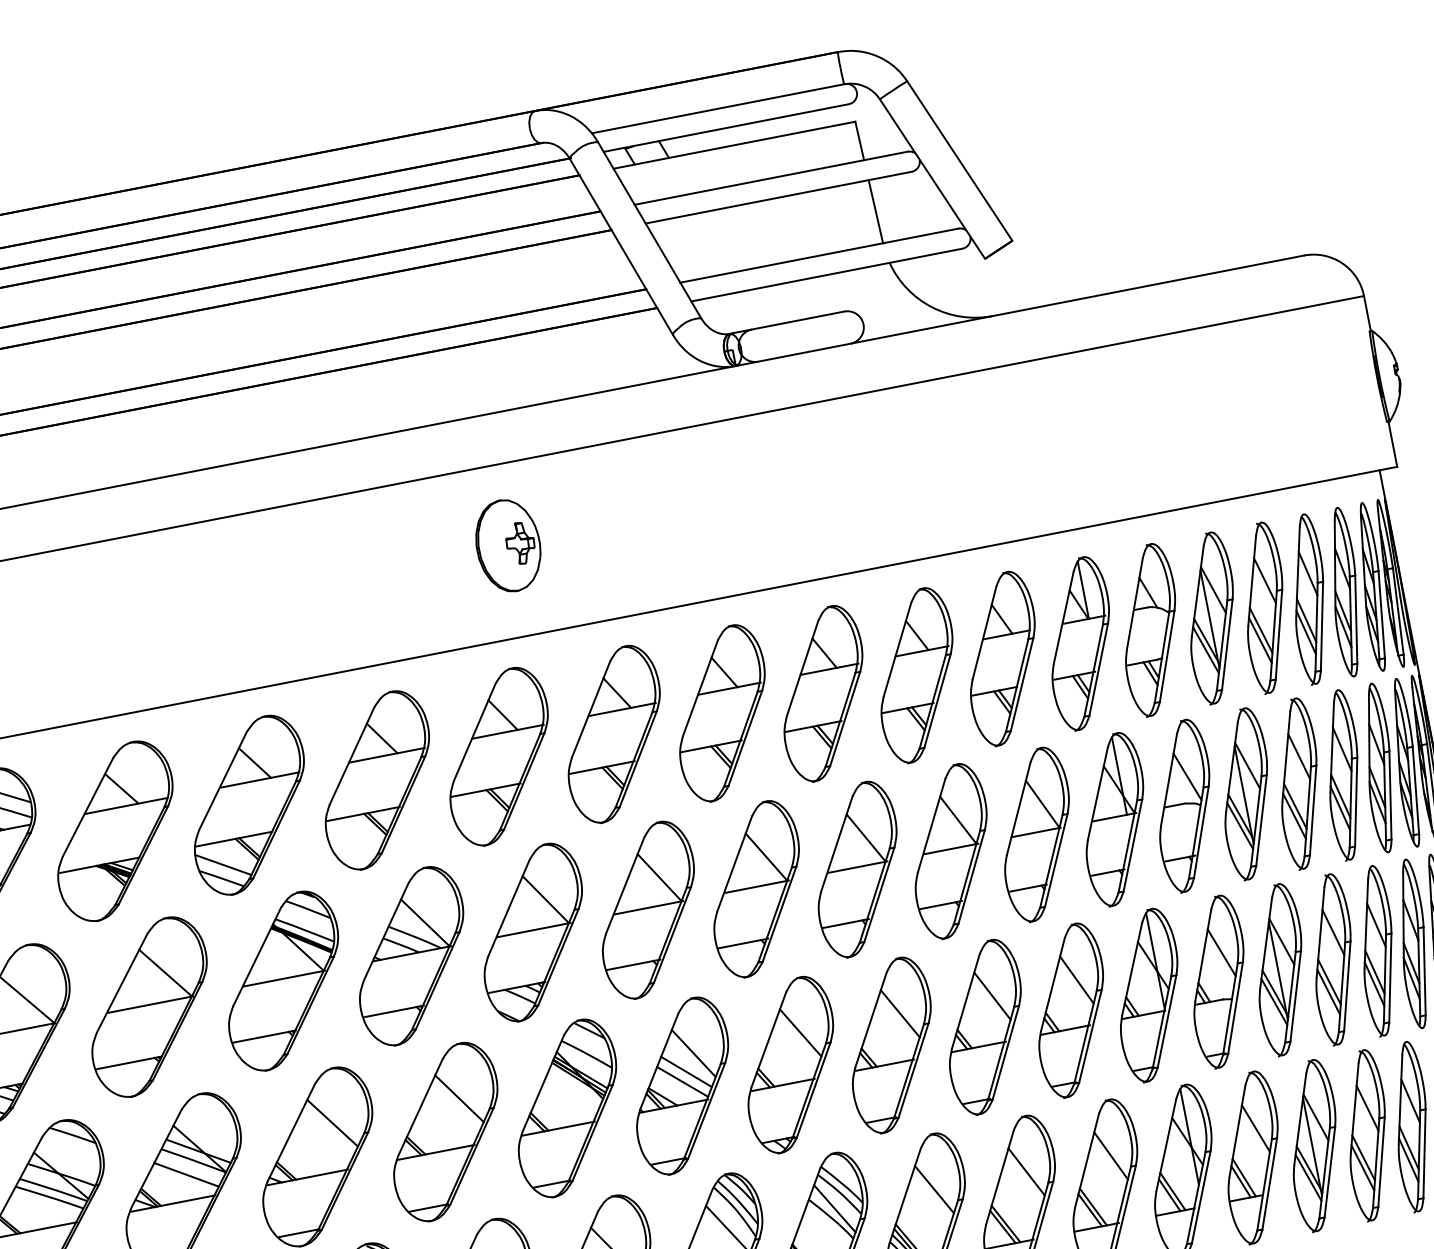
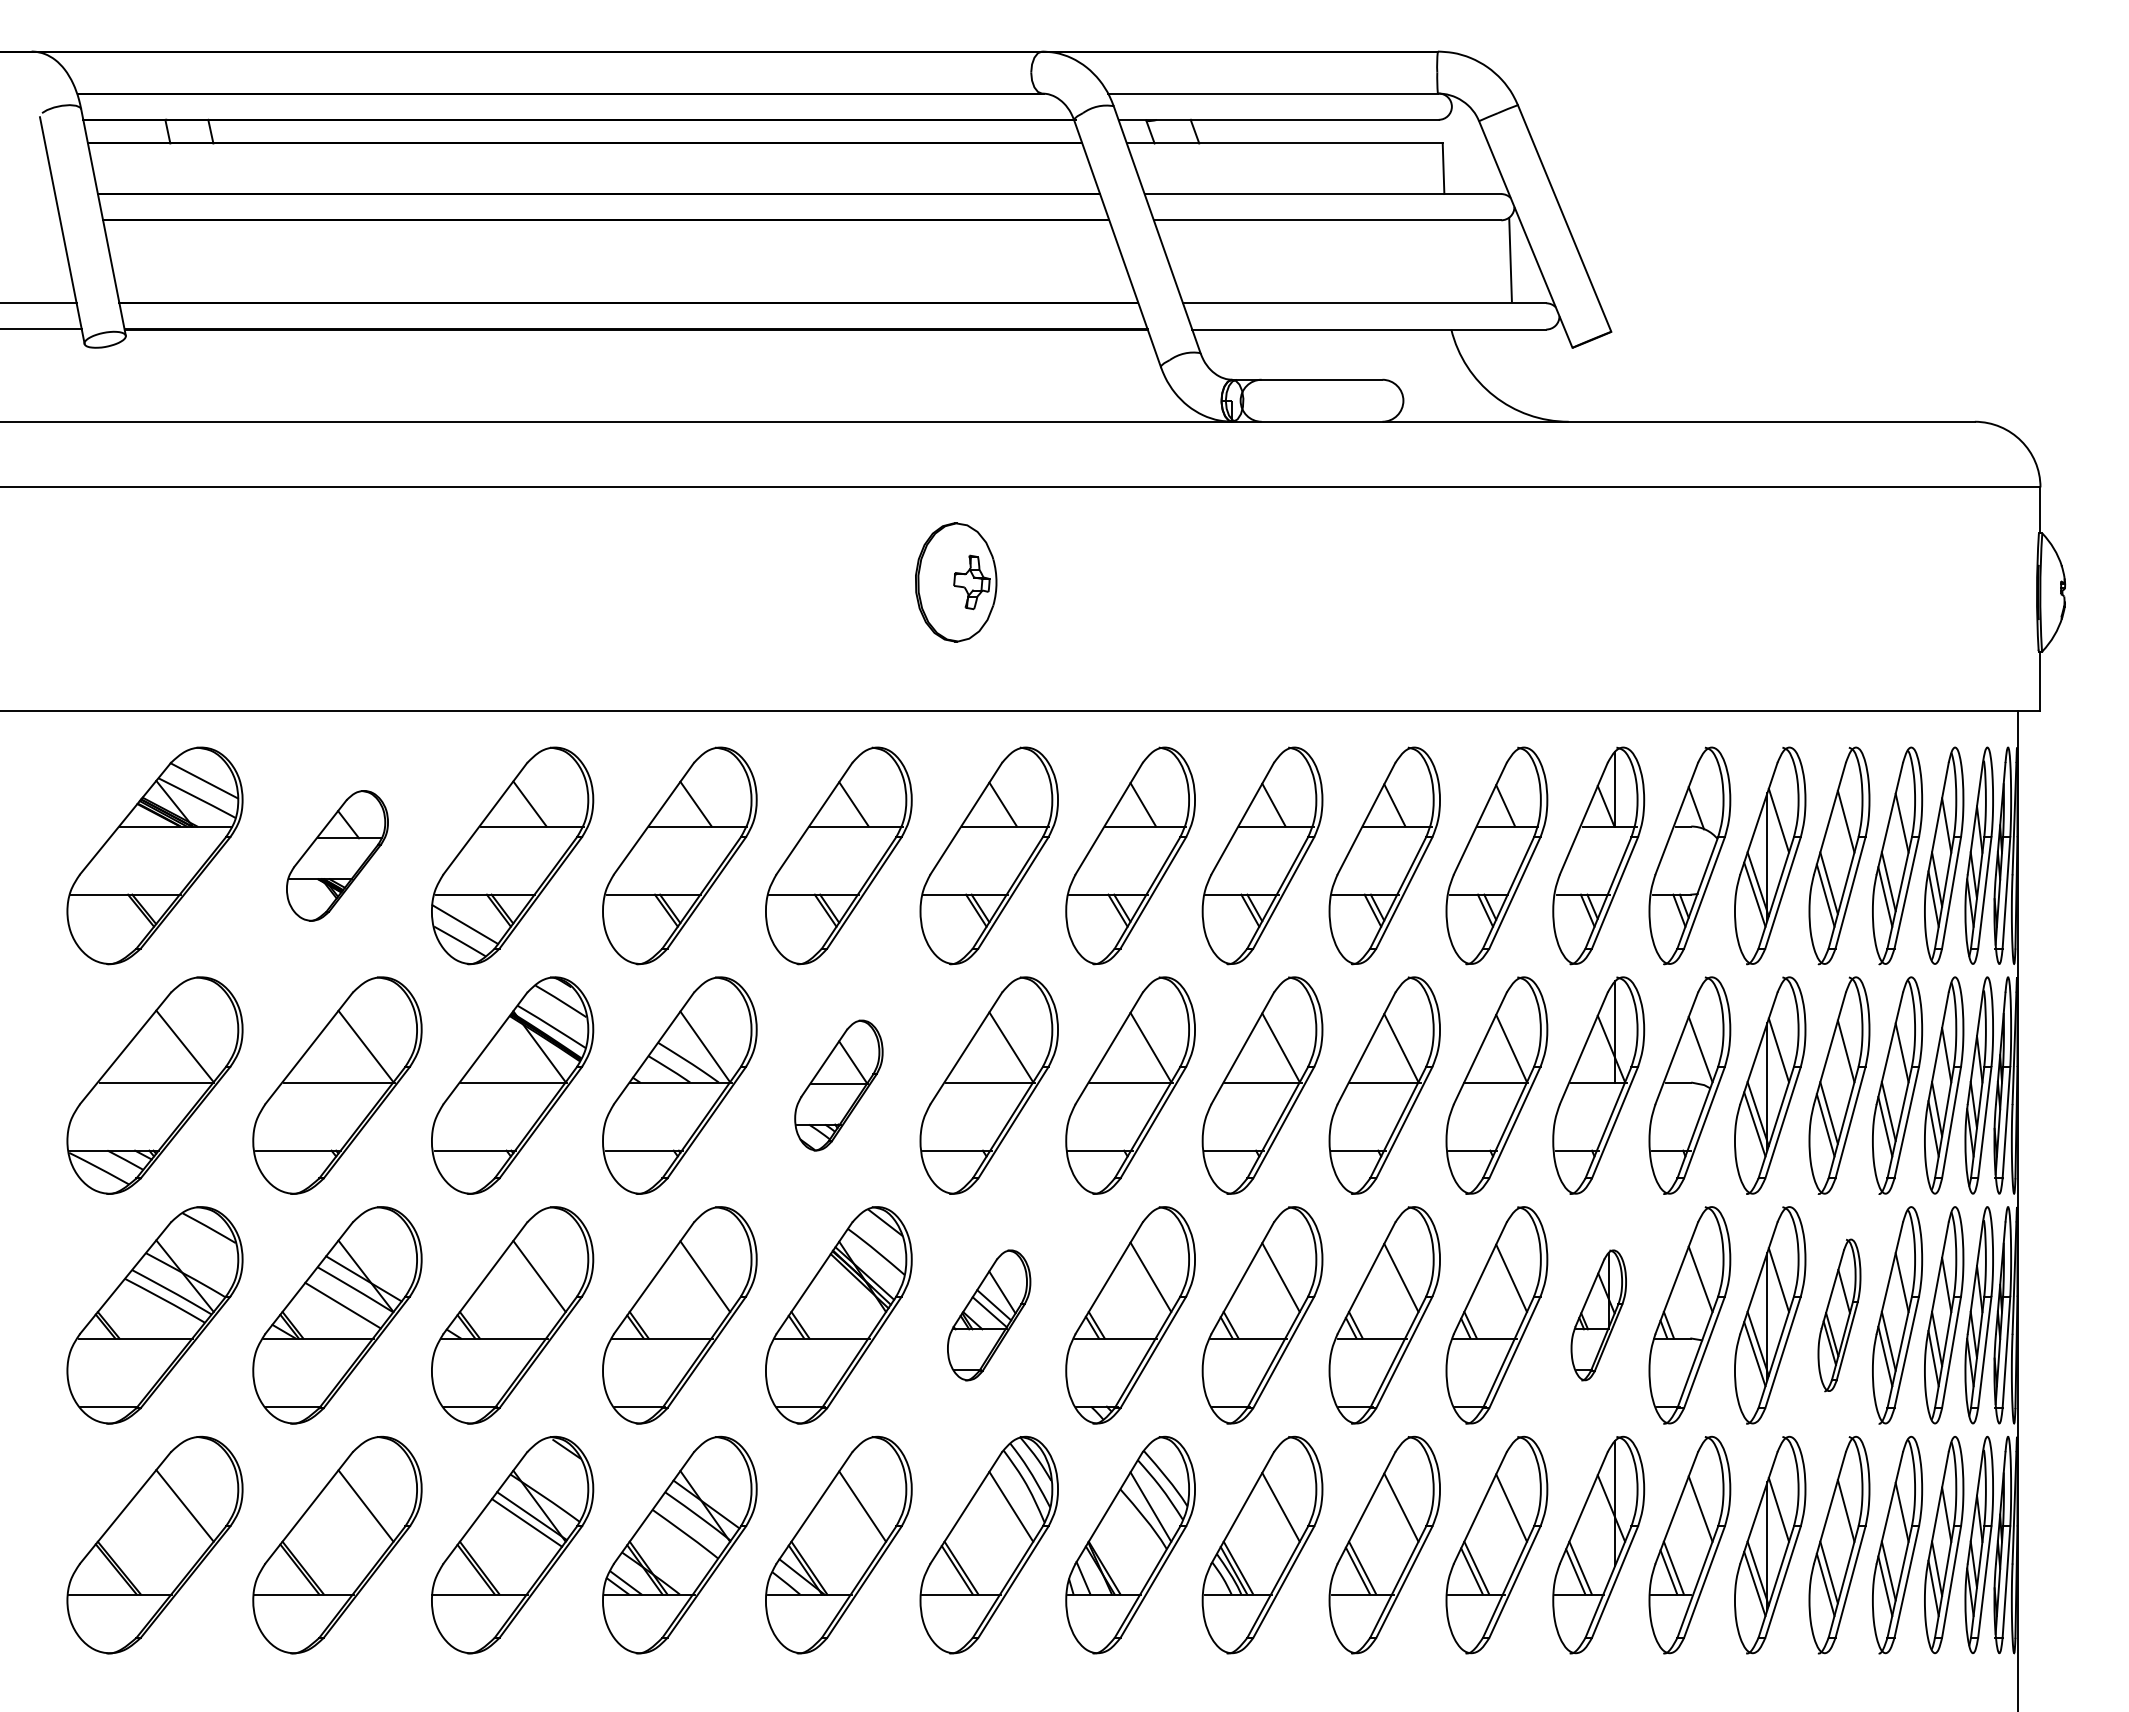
line: (875, 211) -> (1510, 259), moved
part: (508, 545) -> (956, 582), moved
part: (115, 831) -> (337, 855), size x0.6
part: (533, 932) -> (838, 1085), size x0.6
part: (1333, 959) -> (1839, 1315), size x0.7
part: (1148, 995) -> (1598, 1315), size x0.6
part: (682, 1086) -> (988, 1315), size x0.6

